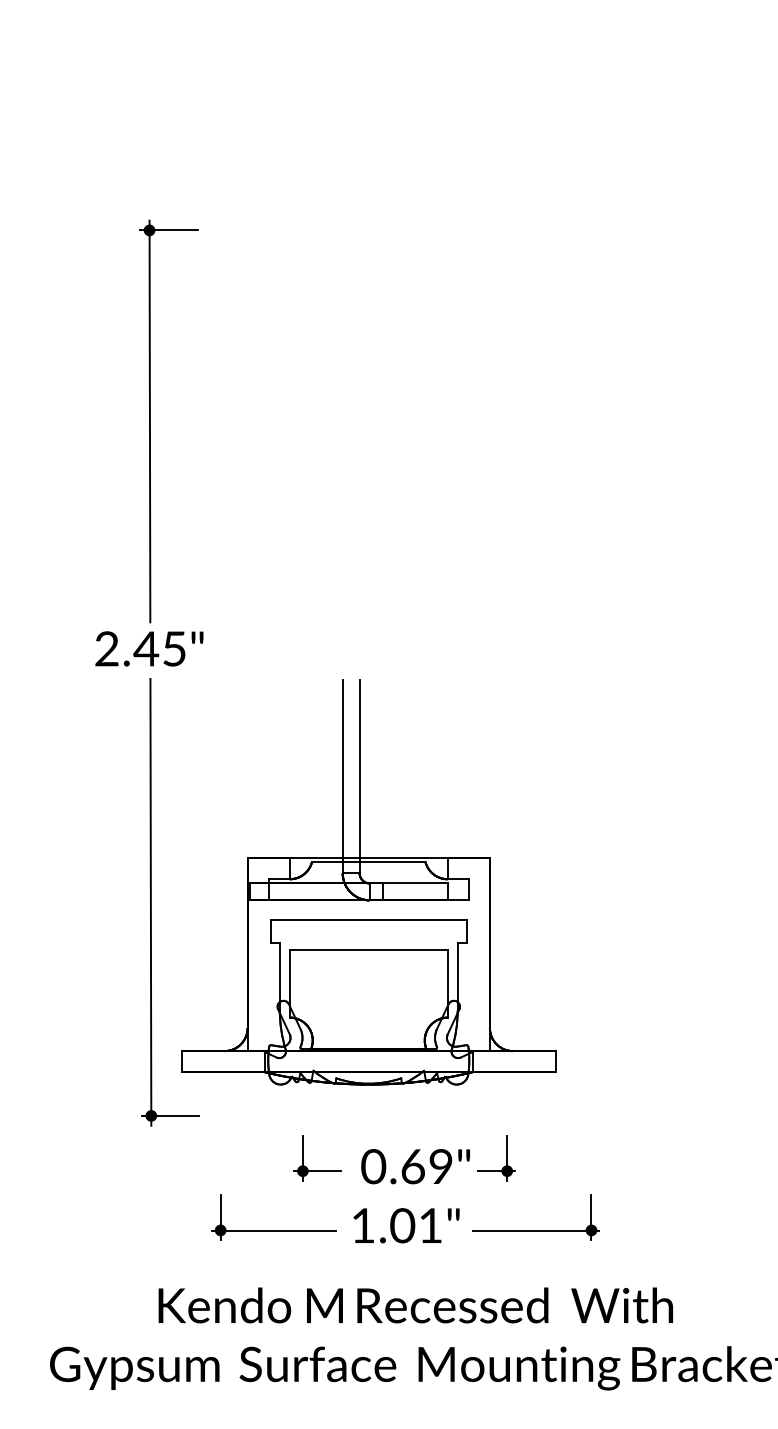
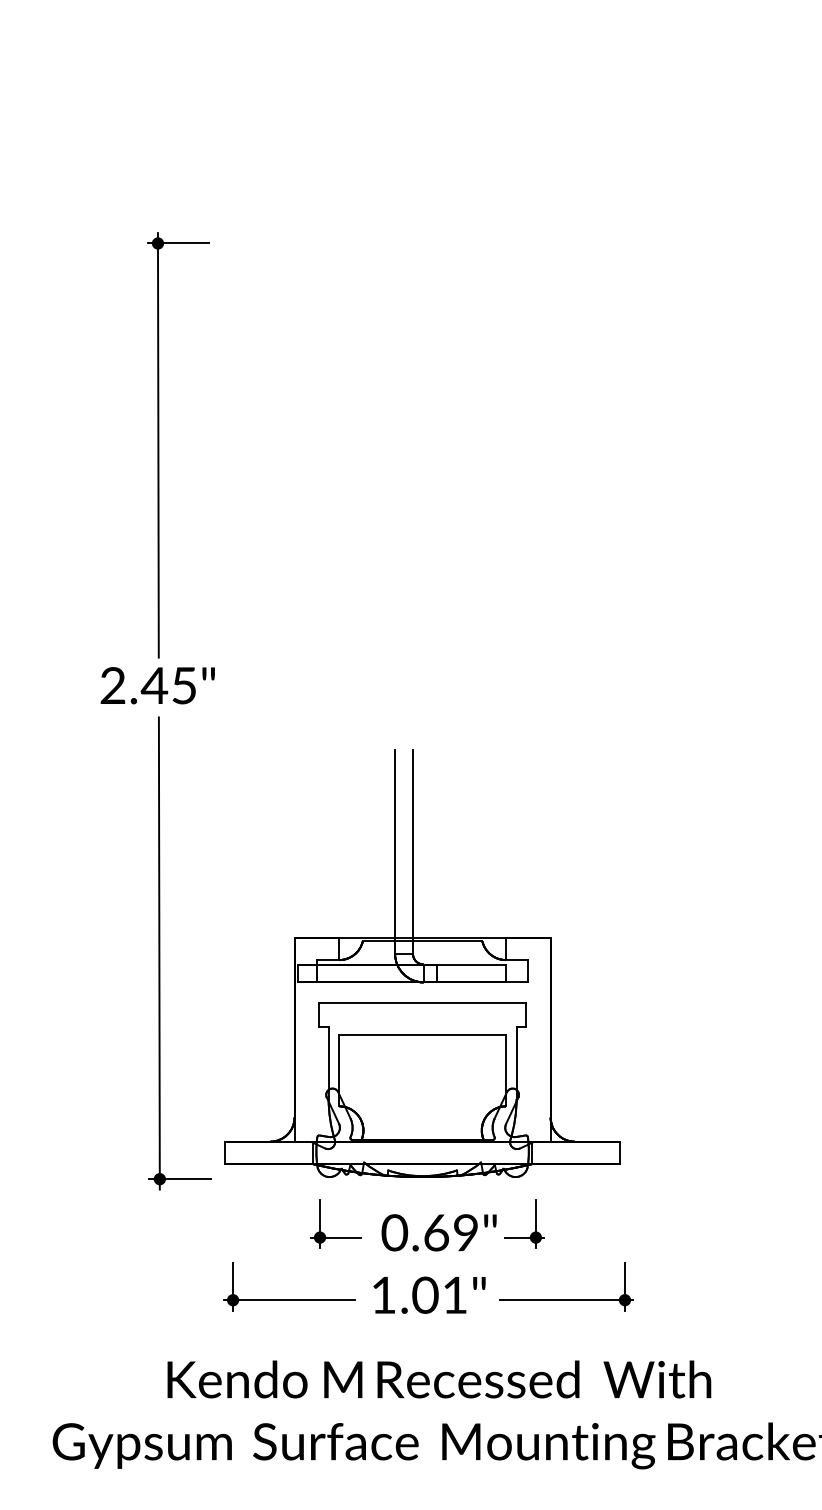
part: (368, 882) -> (422, 963), moved

